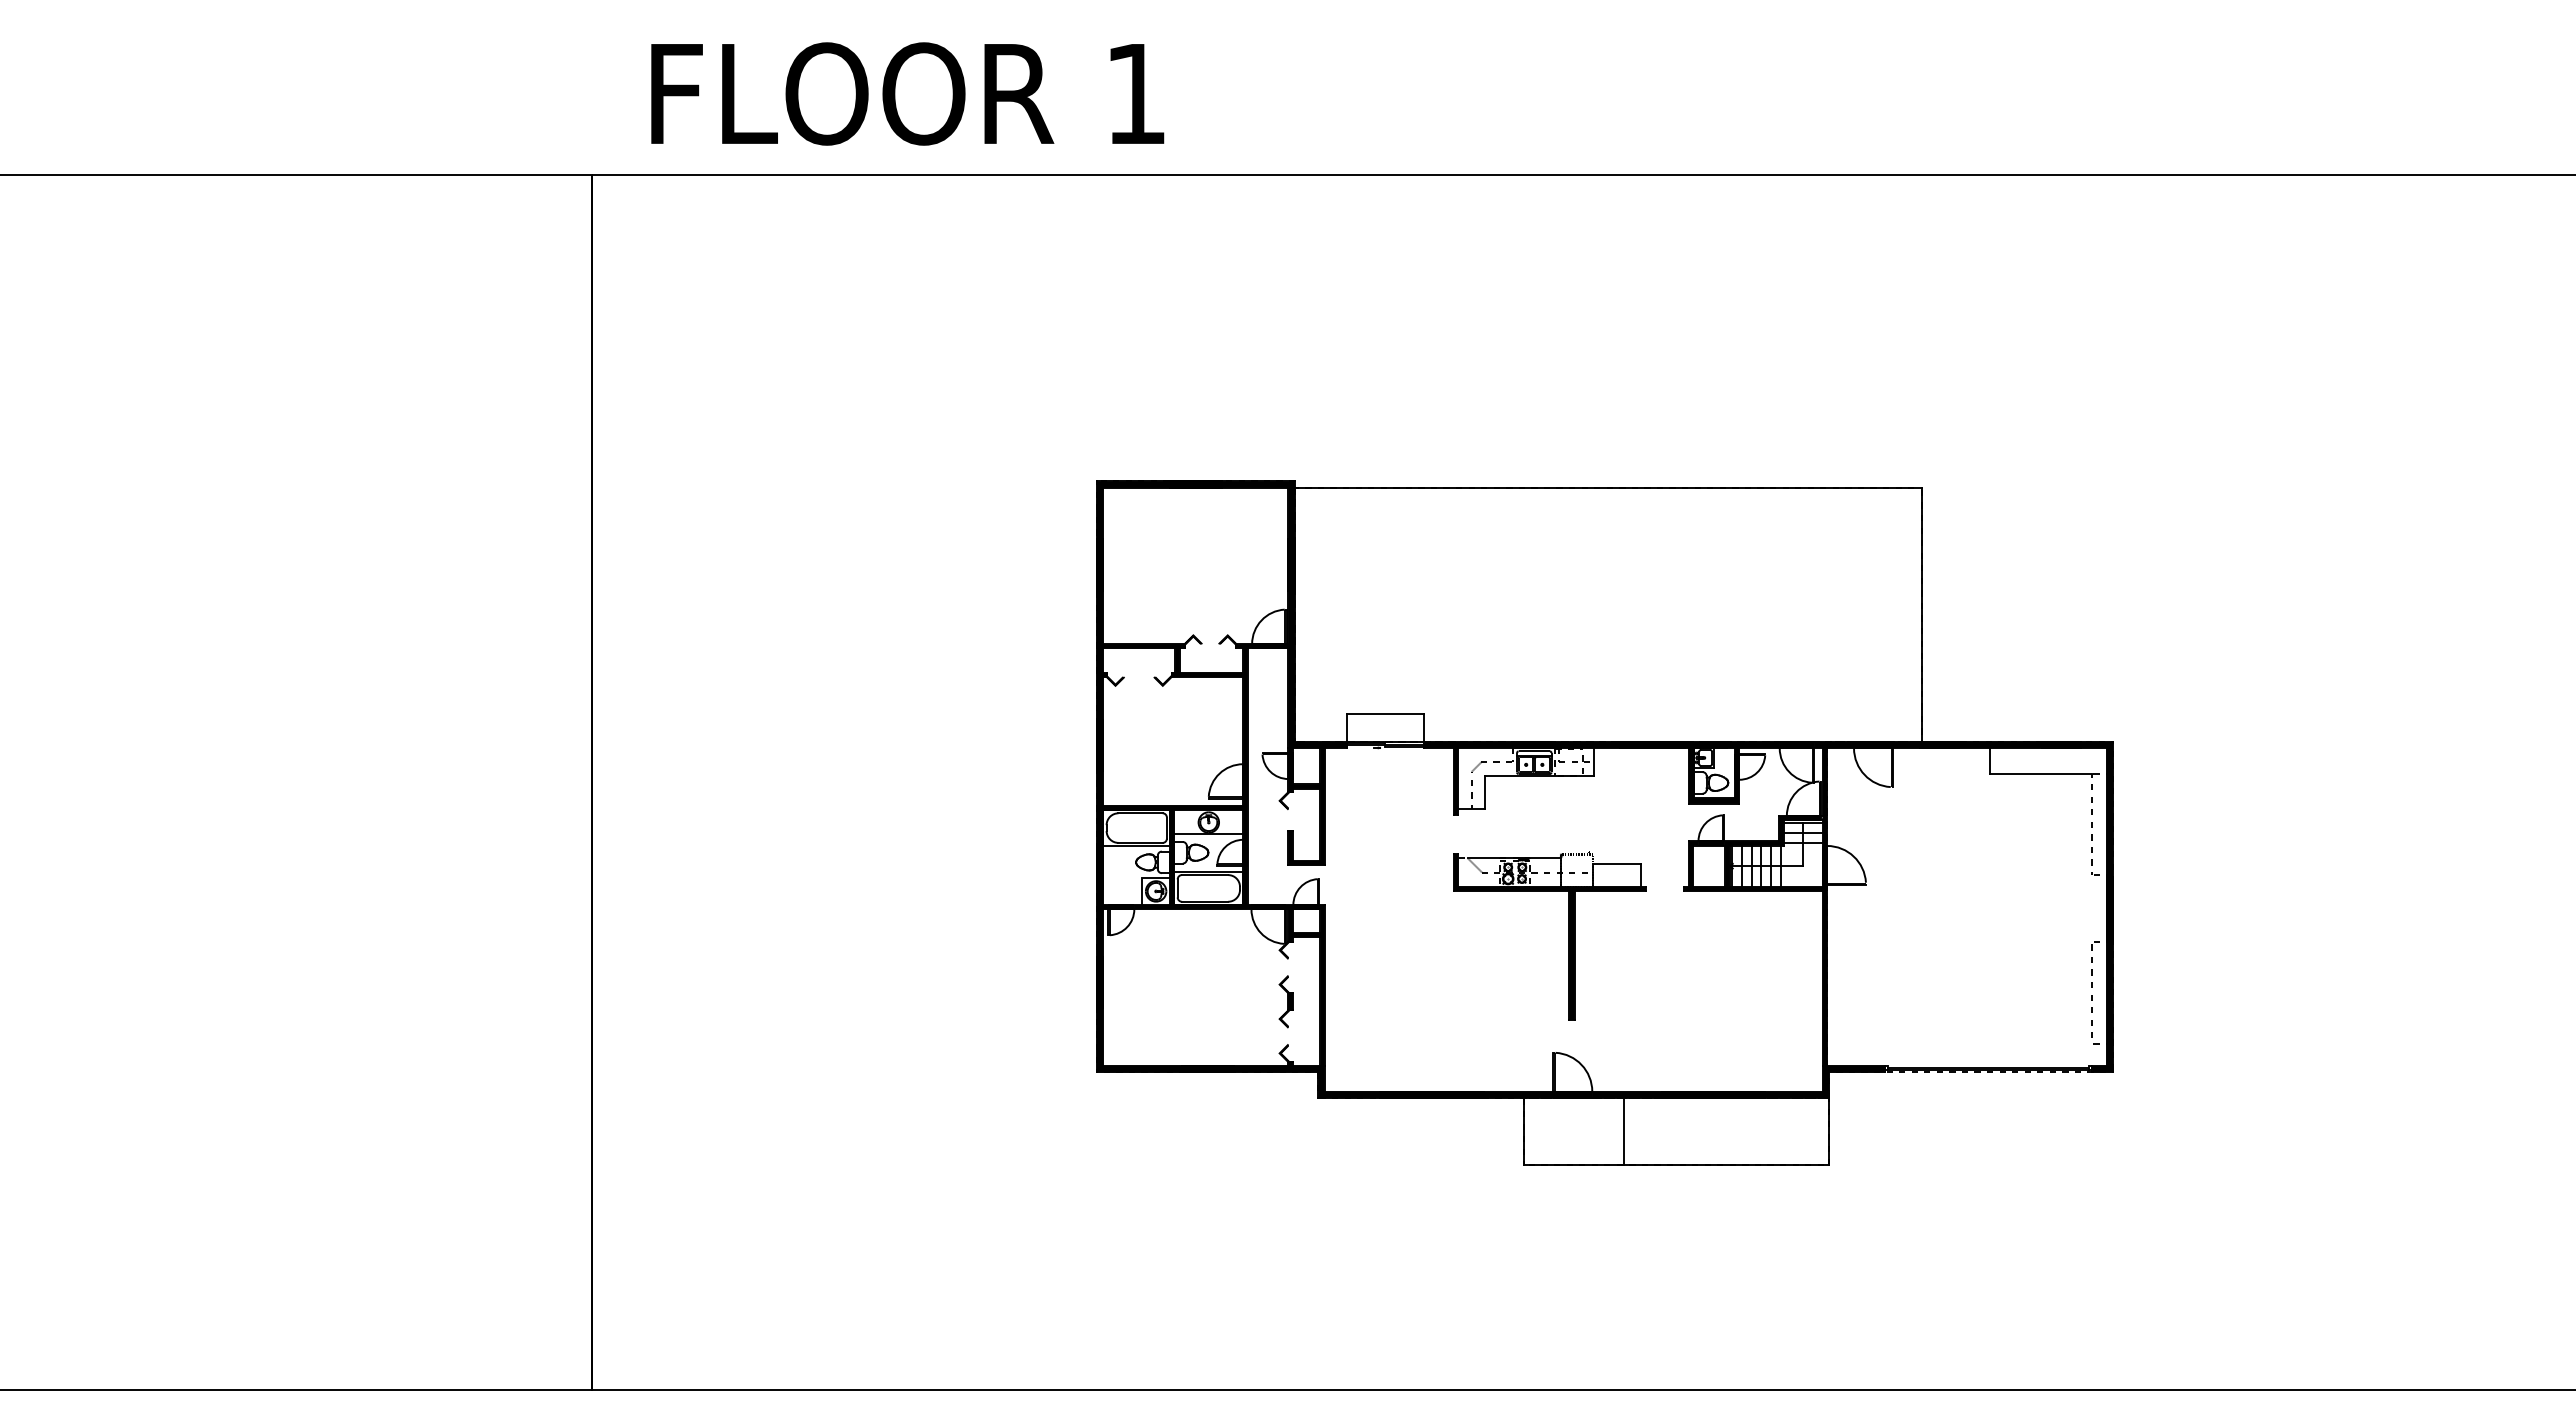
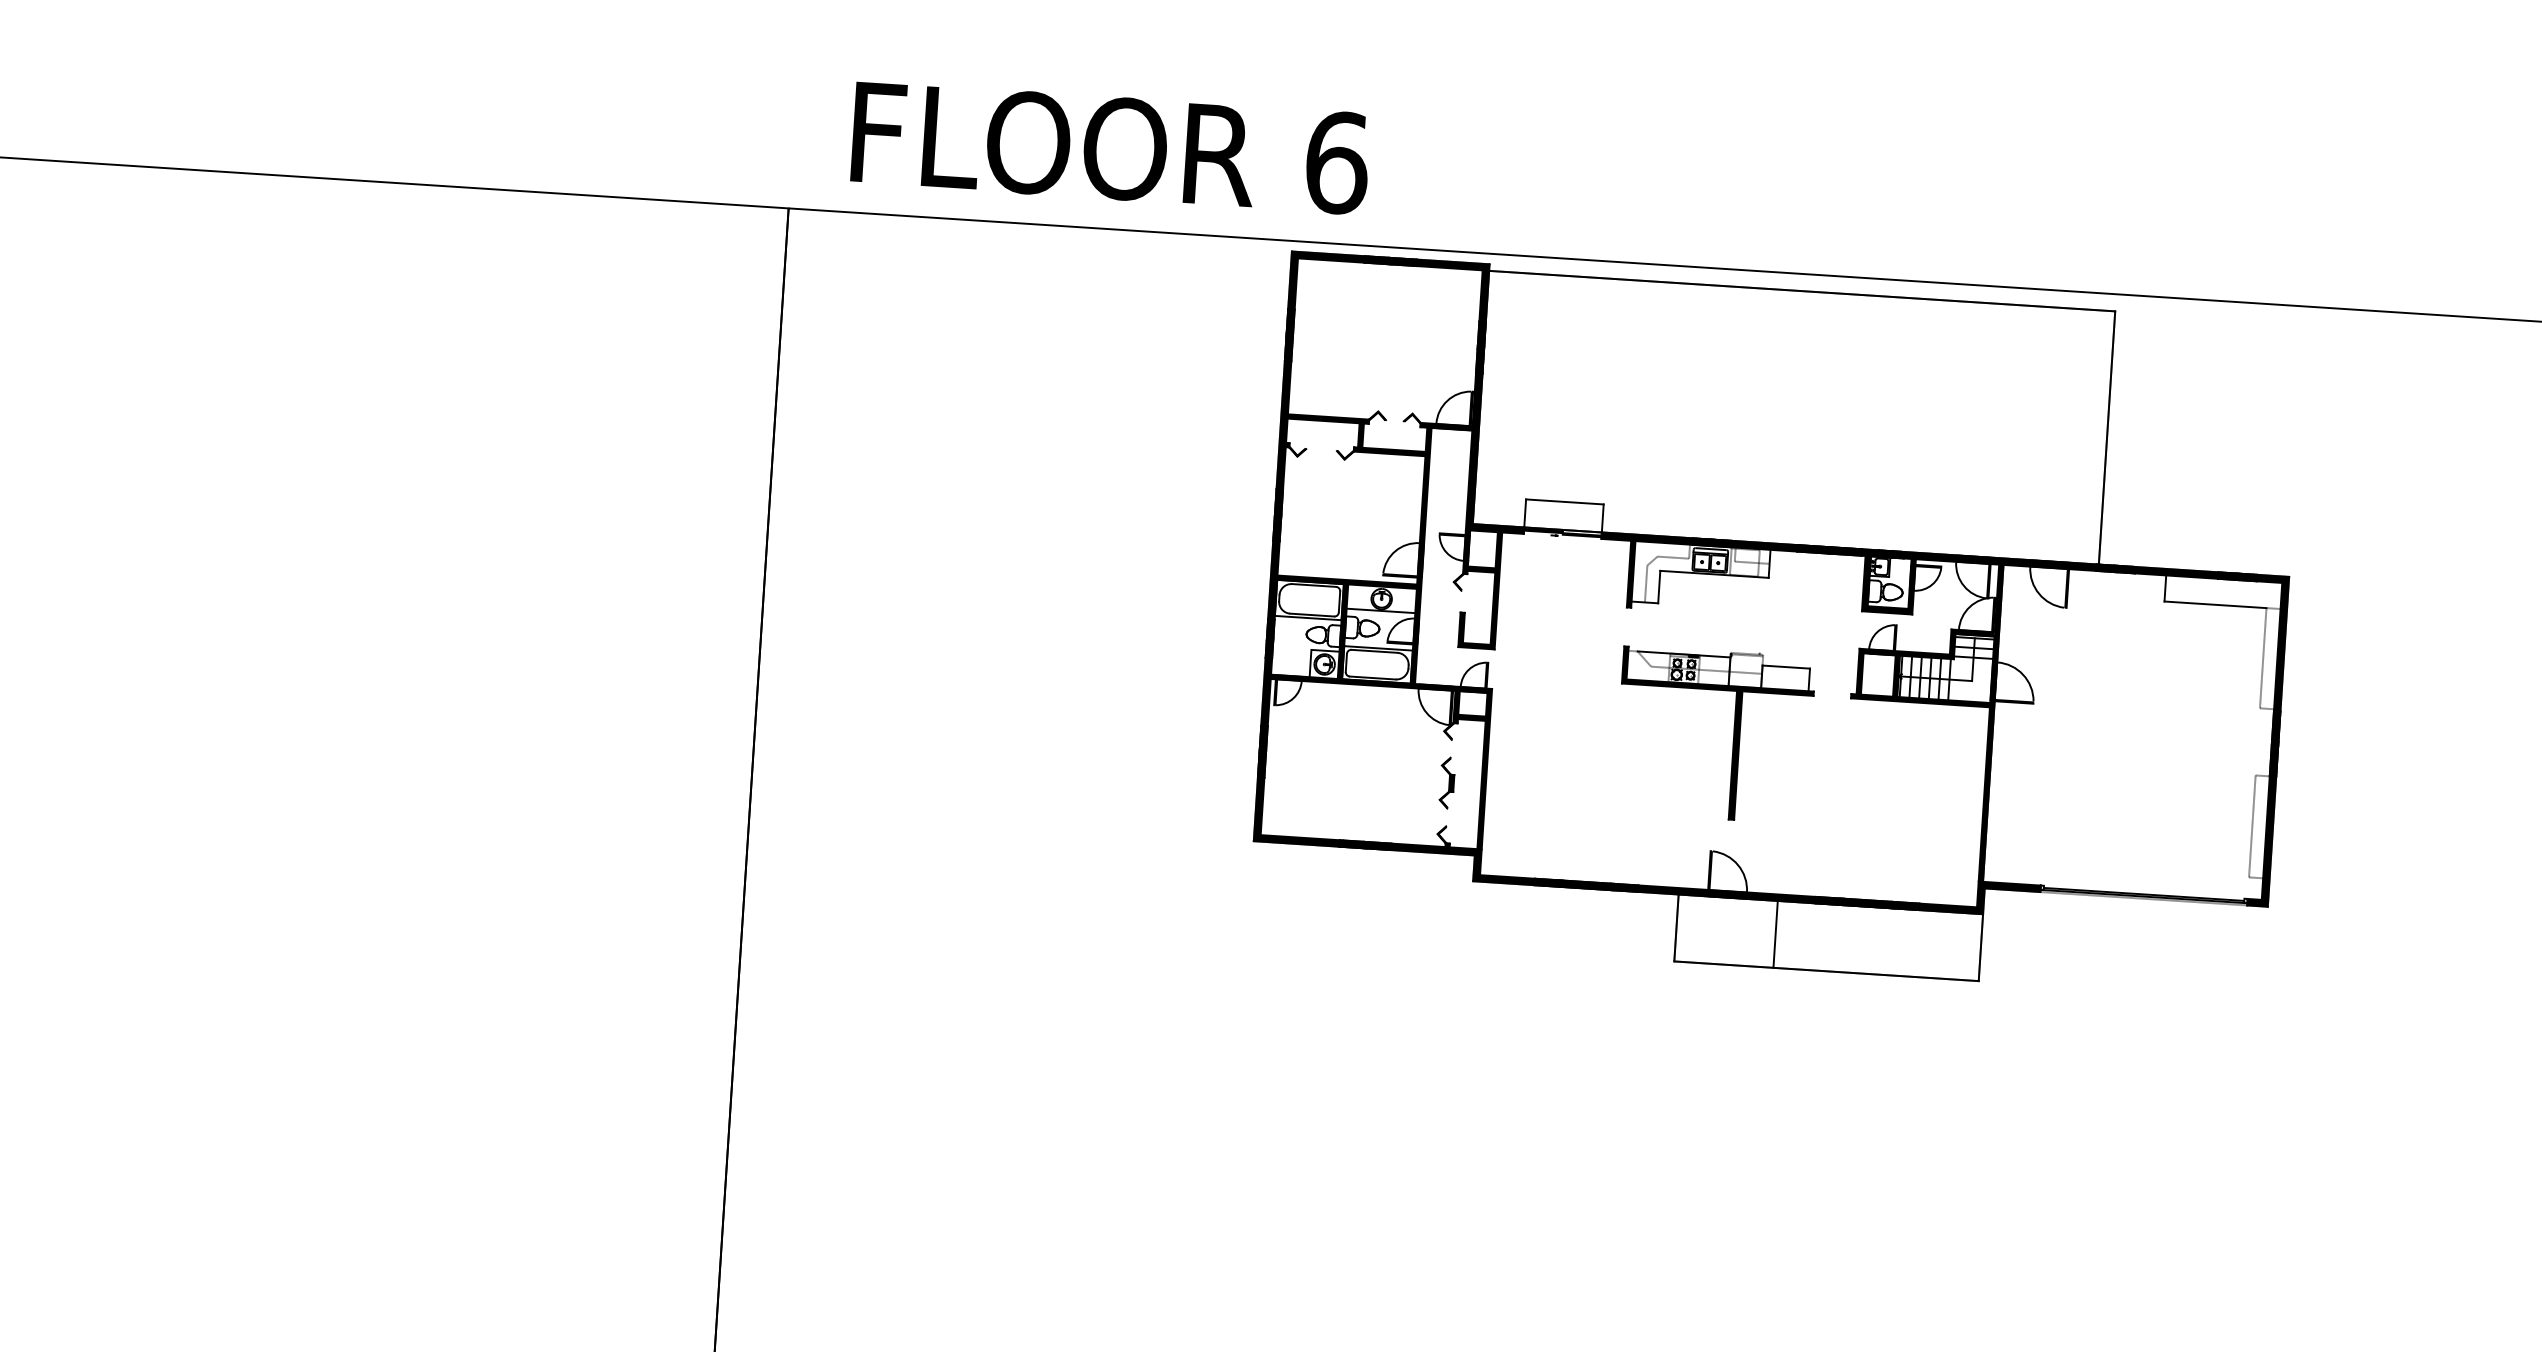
text: (1136, 93) -> (1337, 162), 1 -> 6
part: (1604, 822) -> (1776, 624), moved

